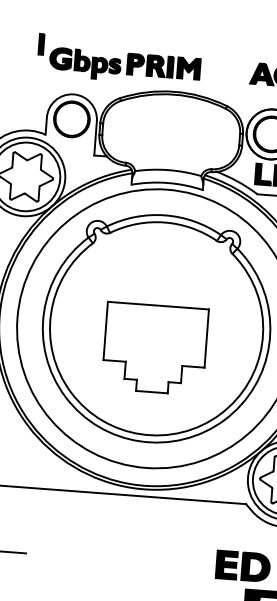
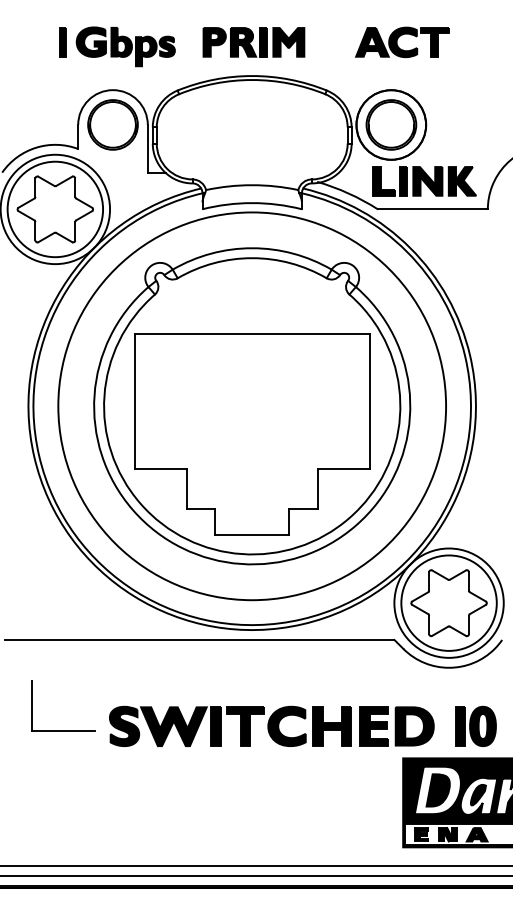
part: (41, 44) -> (62, 42), moved
part: (163, 66) -> (253, 42), moved
part: (155, 349) -> (252, 434), size x1.67
part: (117, 556) -> (221, 725), added

